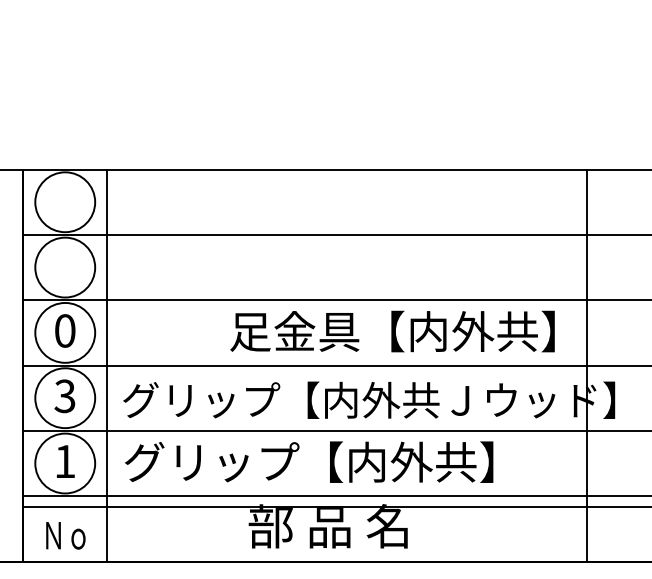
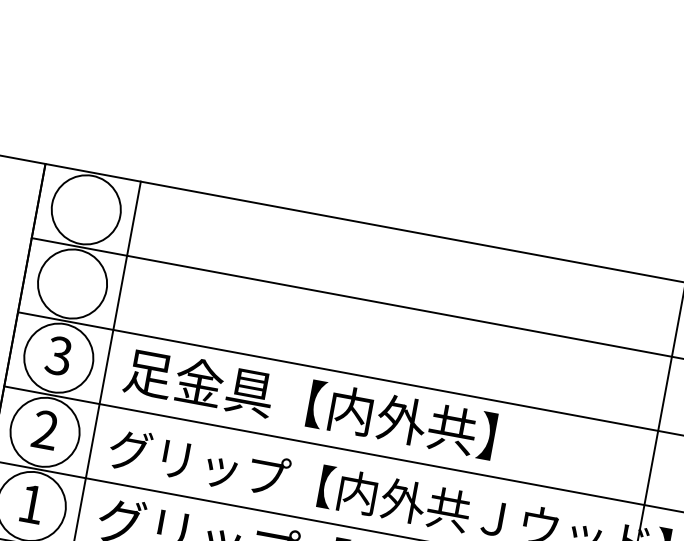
text: (64, 330) -> (58, 355), 0 -> 3
text: (392, 331) -> (310, 403), moved
text: (64, 396) -> (44, 430), 3 -> 2

